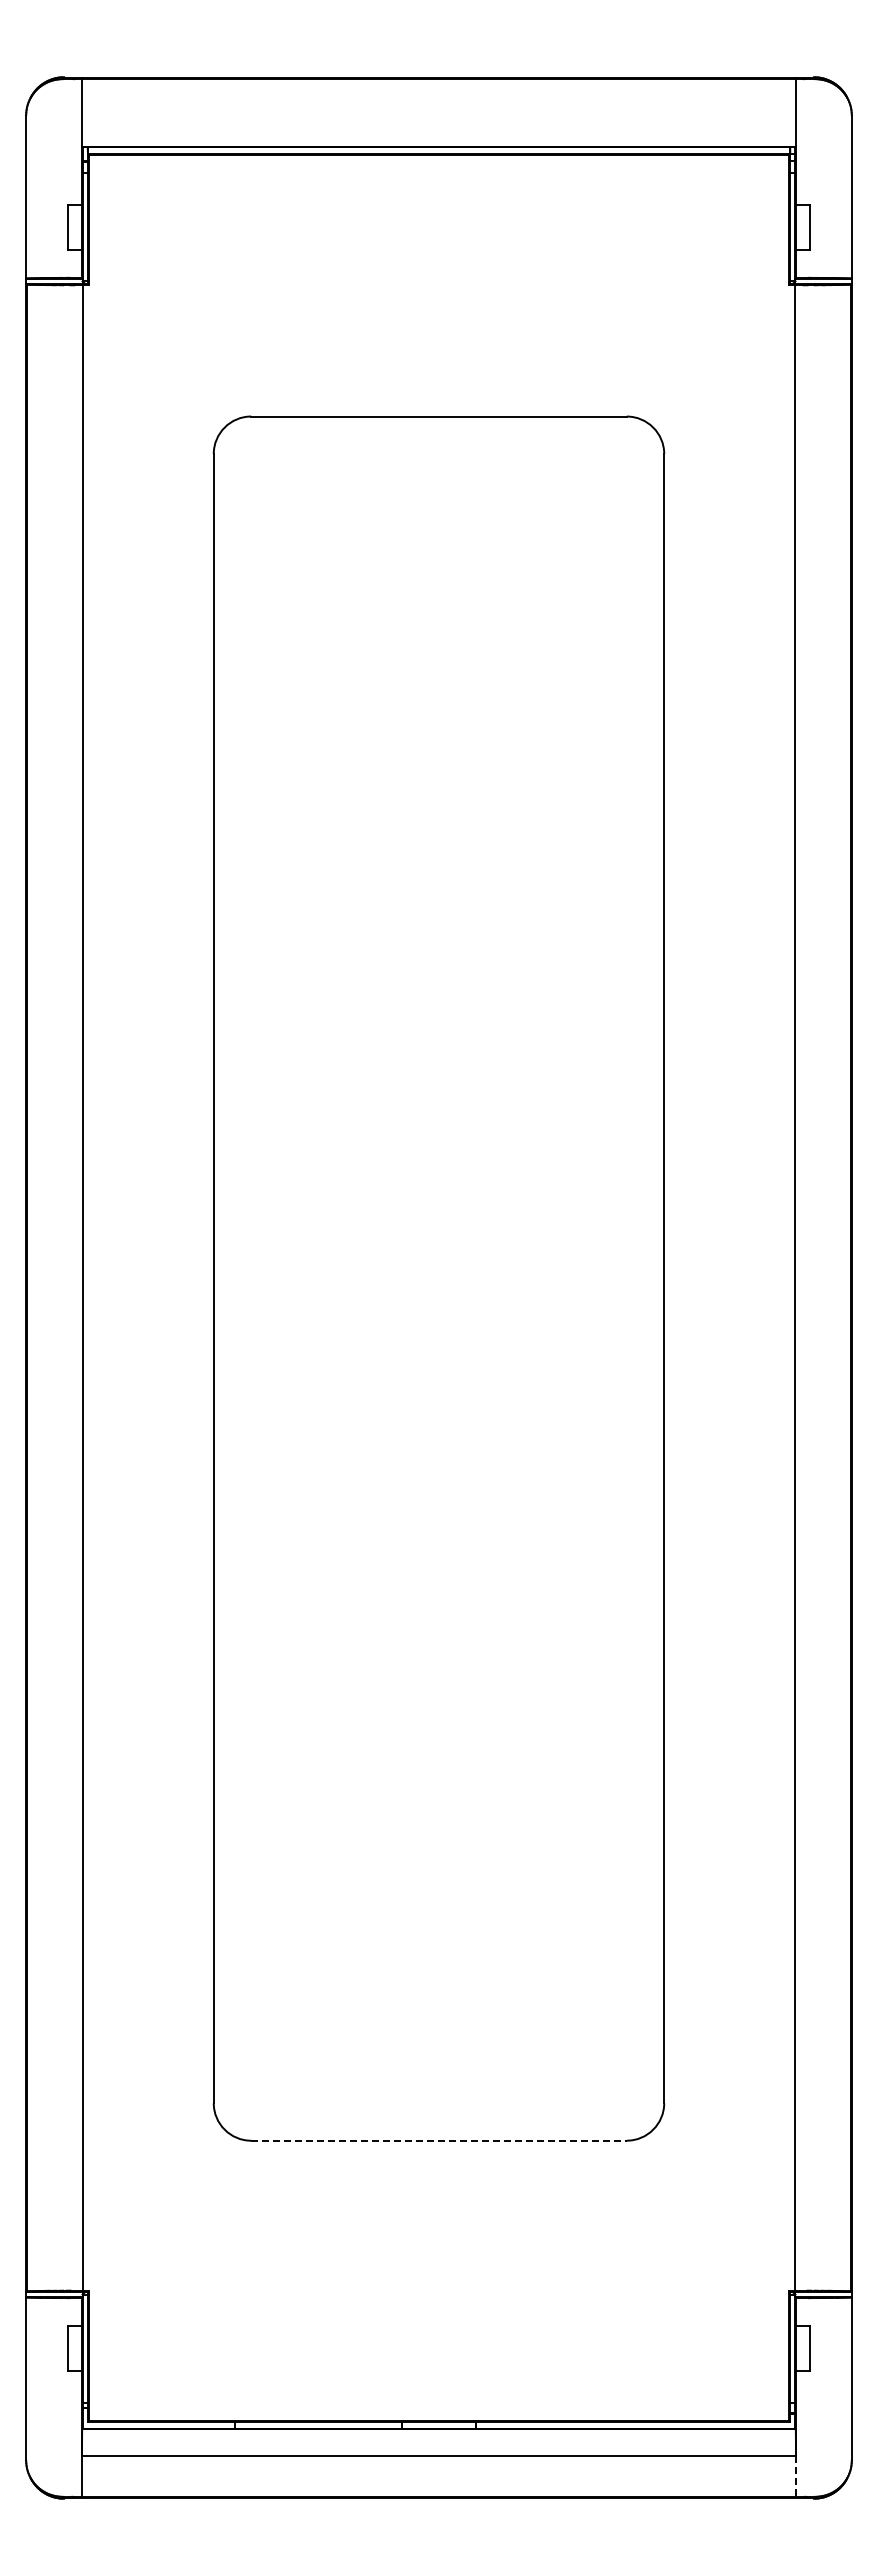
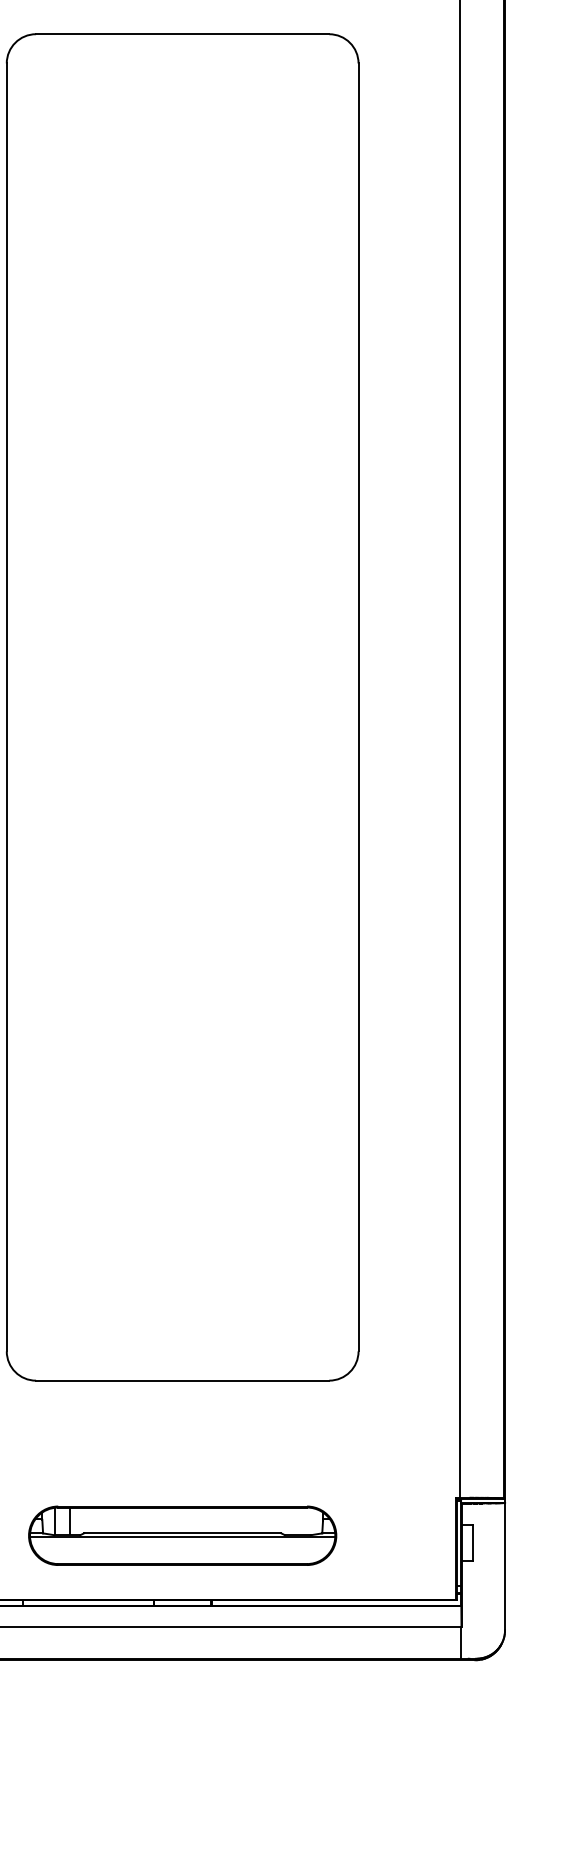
line: (439, 2140) -> (183, 1380), dashed -> solid
part: (438, 2339) -> (182, 1535), added
line: (795, 2476) -> (461, 1642), dashed -> solid

